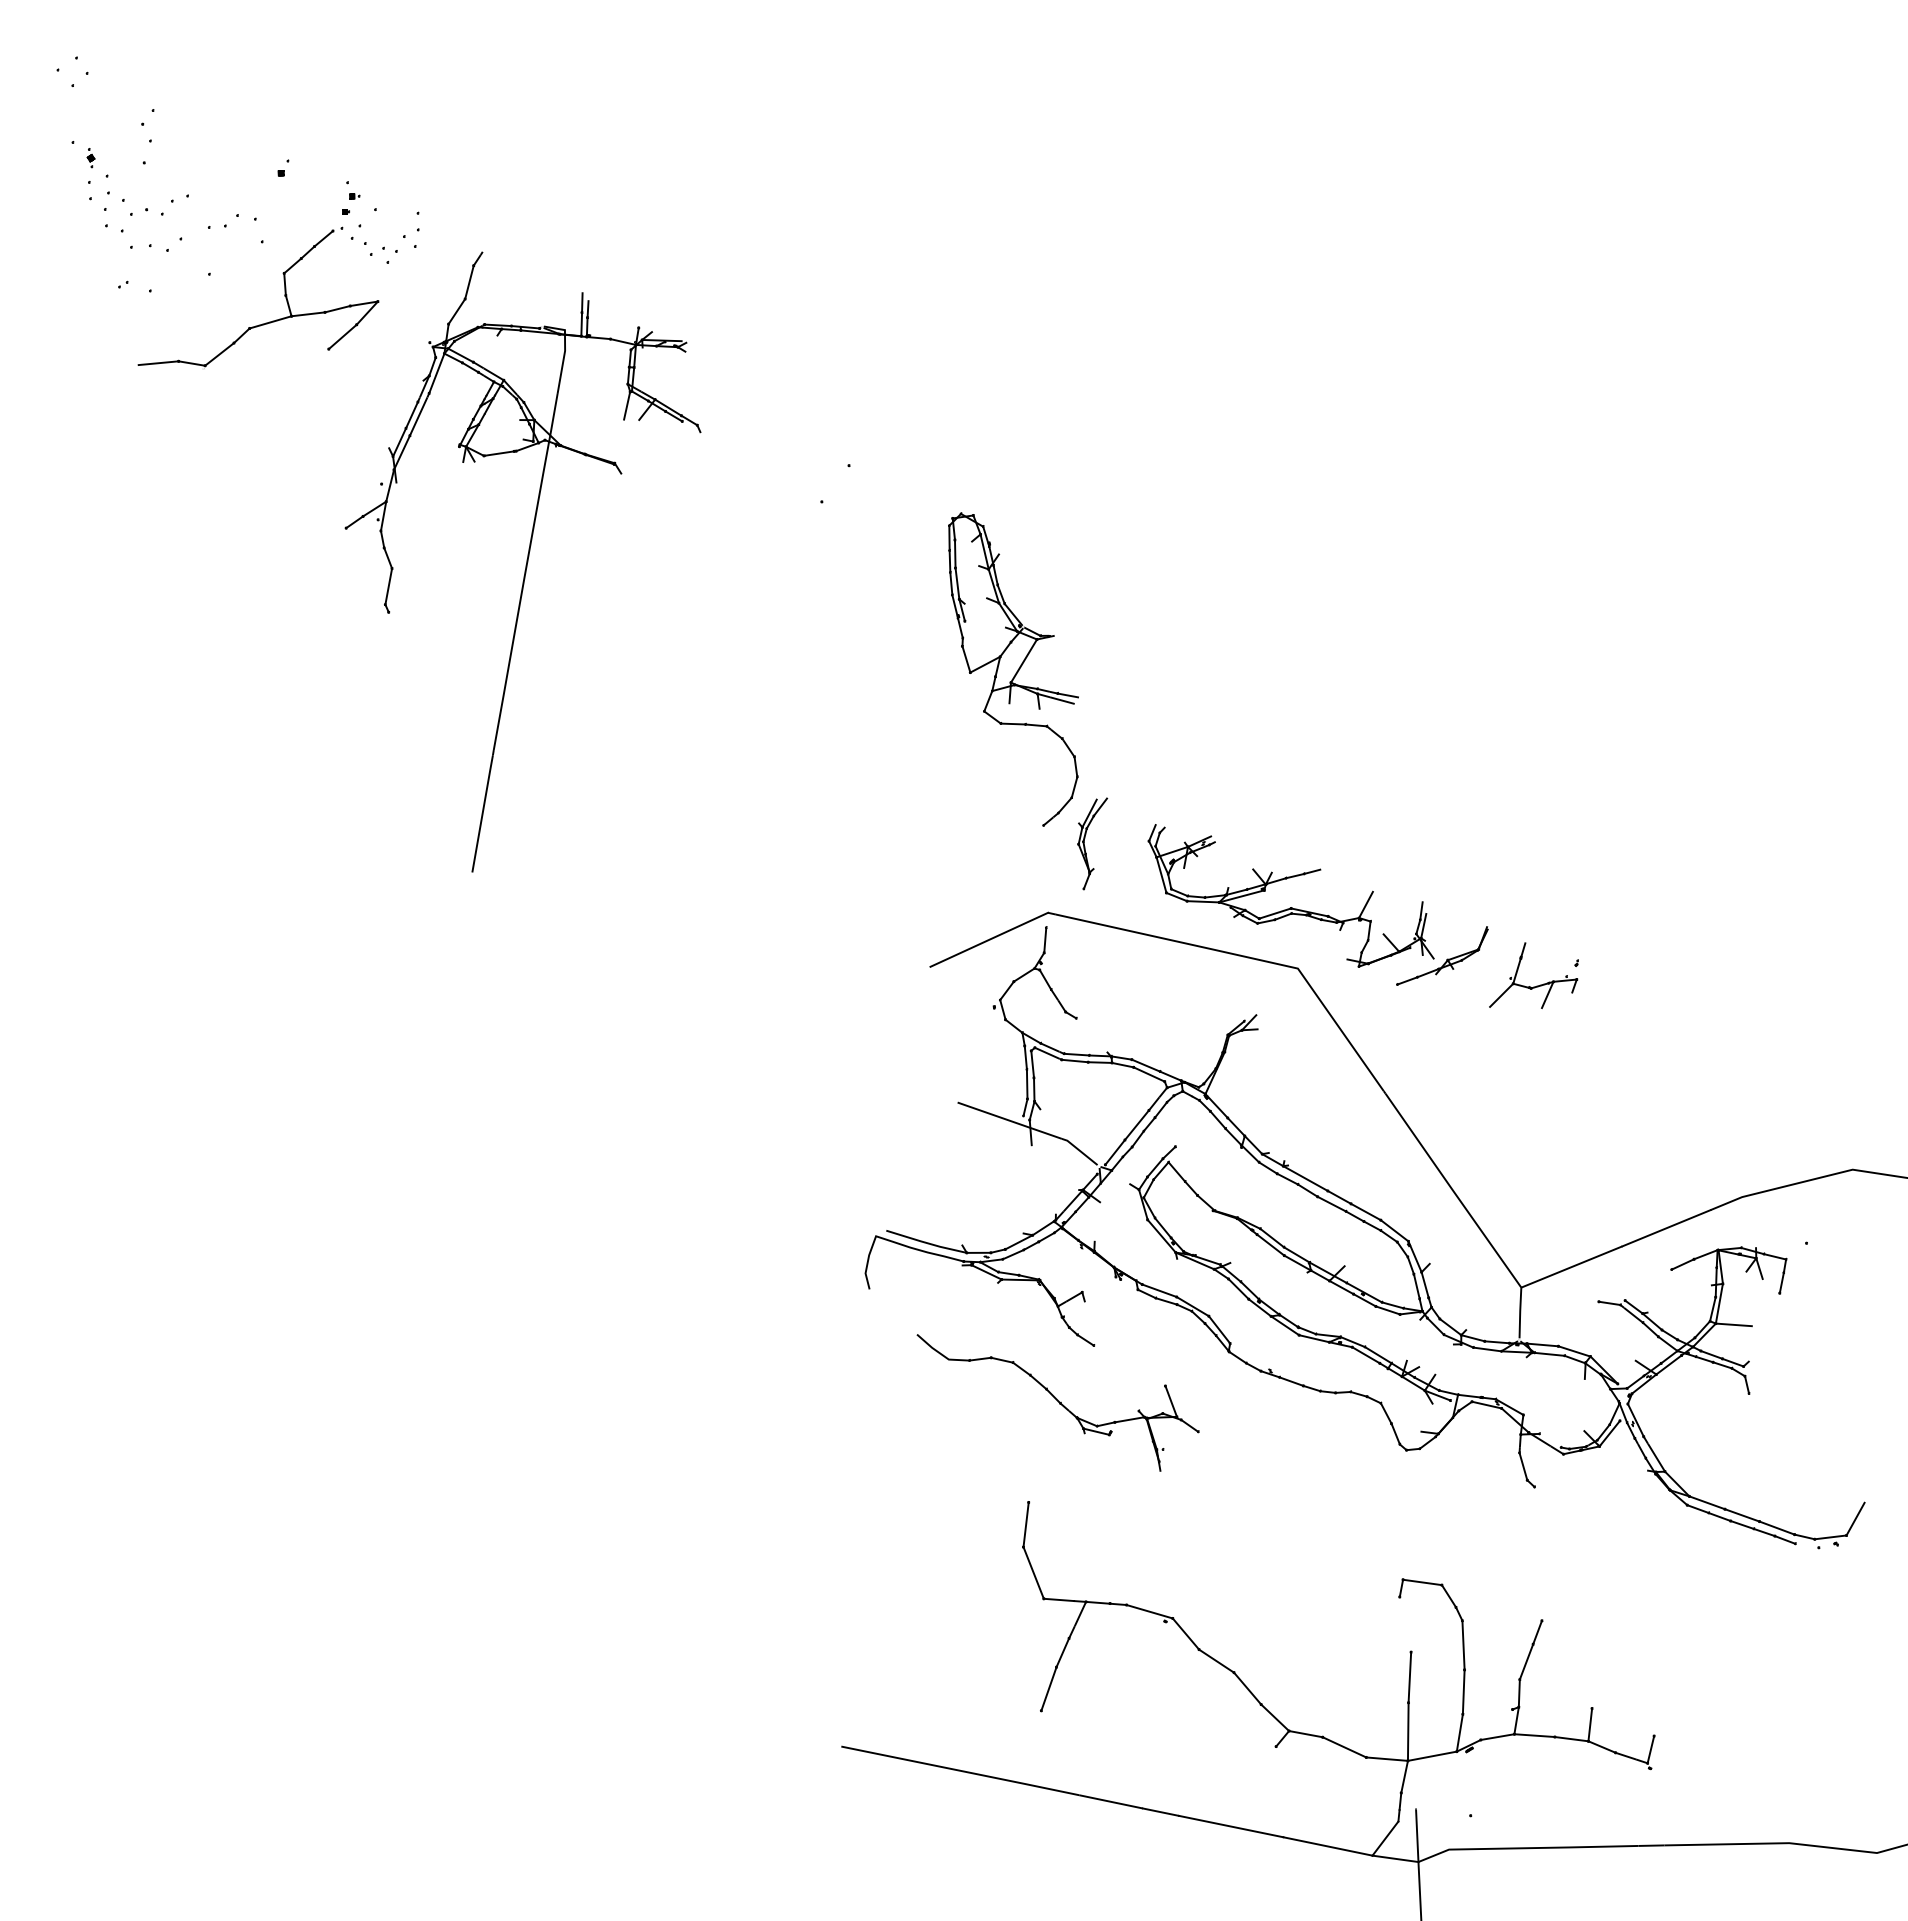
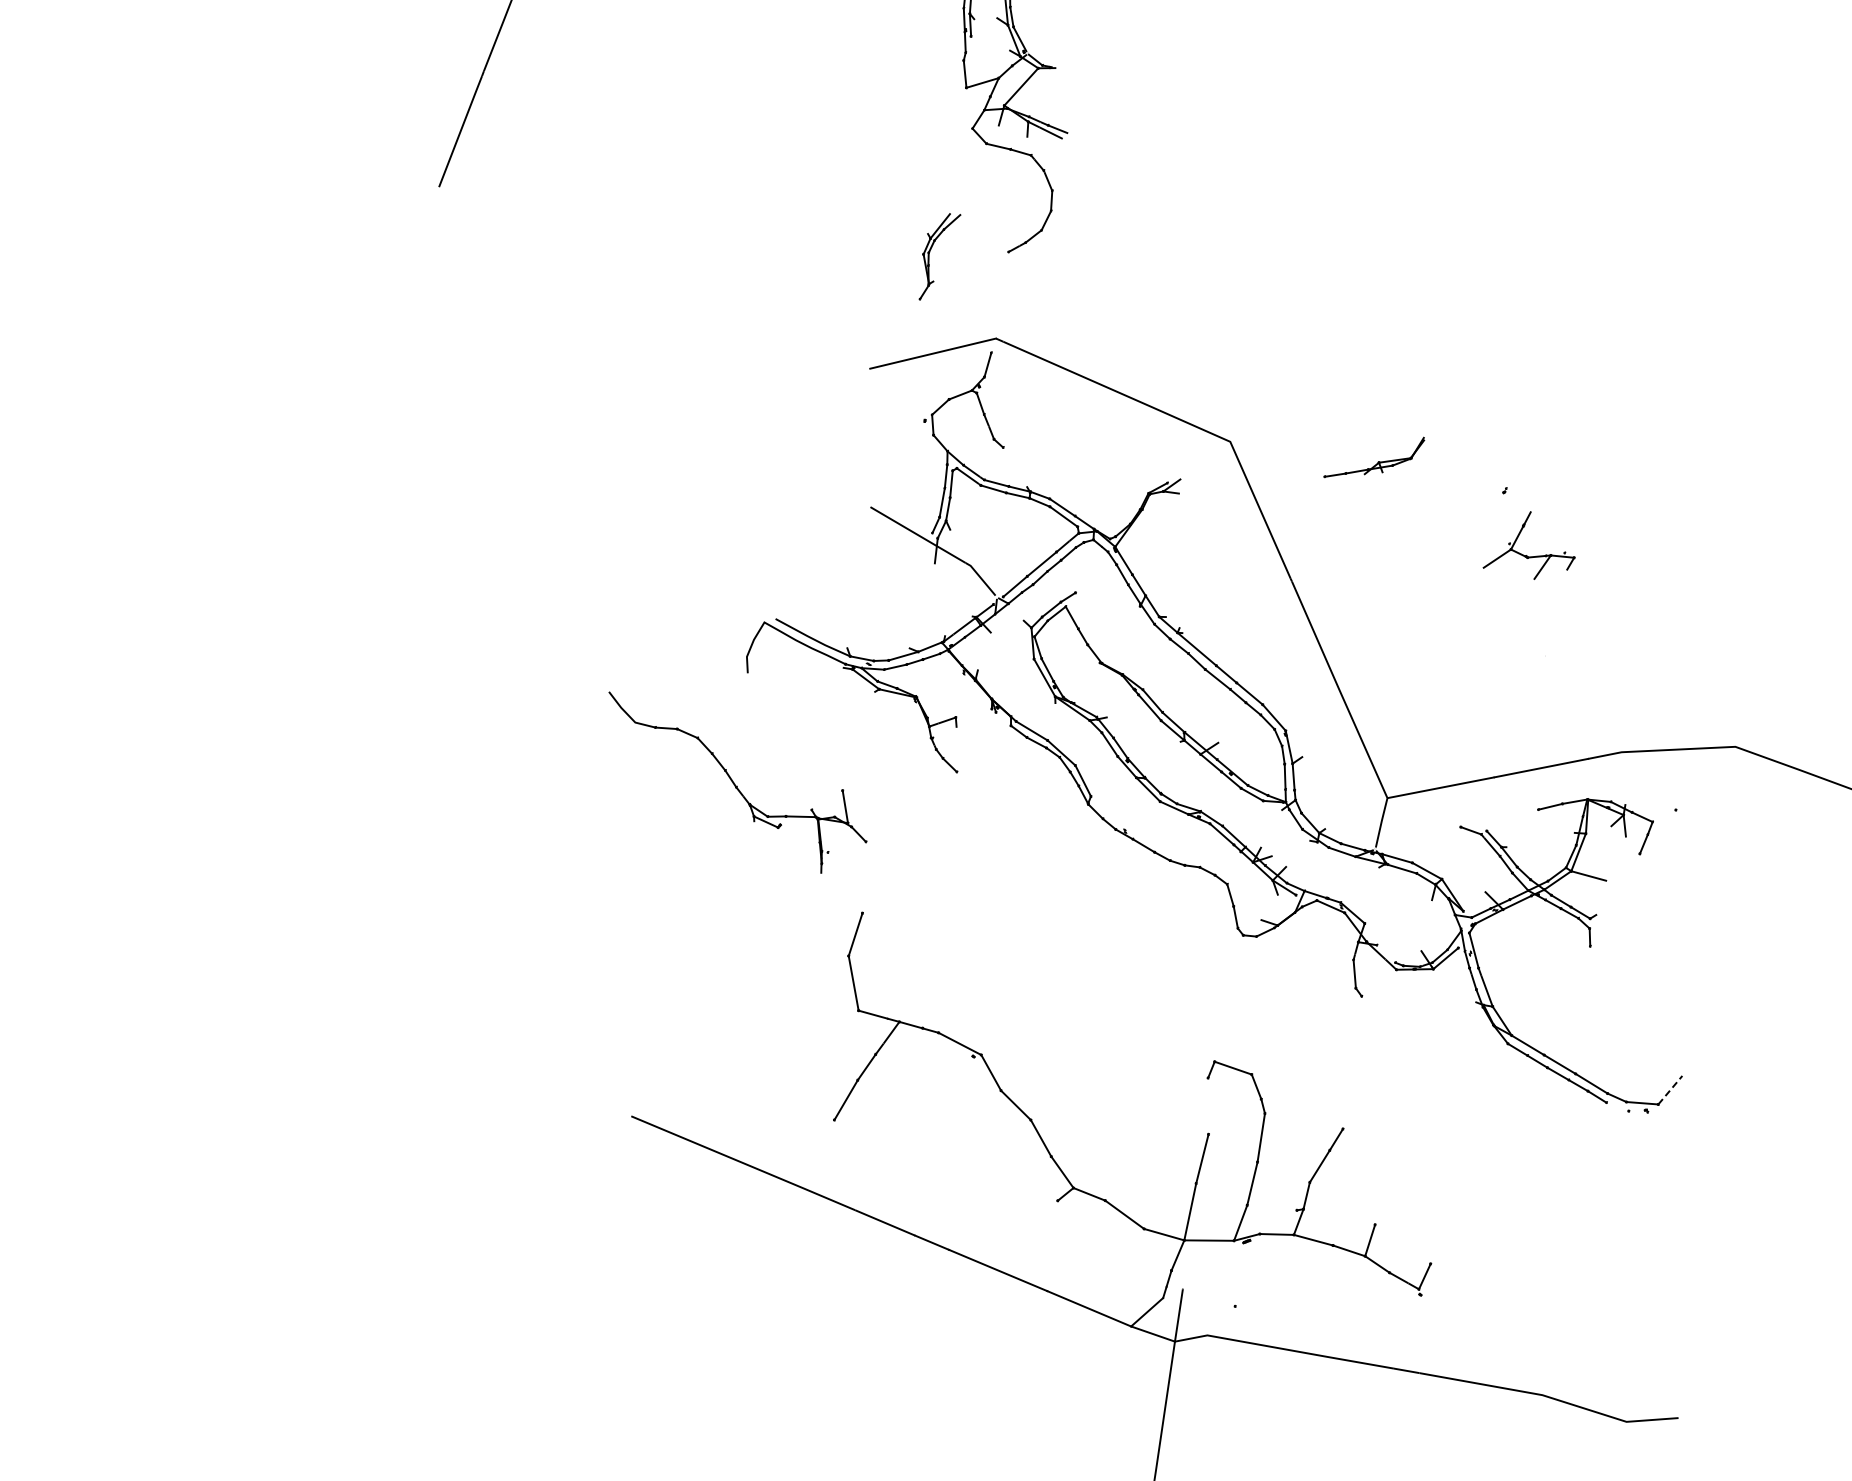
part: (1085, 846) -> (929, 257), moved
part: (1290, 907) -> (1234, 380), removed
part: (1536, 985) -> (1533, 555), moved
part: (1057, 1402) -> (733, 785), moved
line: (1855, 1519) -> (1670, 1090), solid -> dashed

